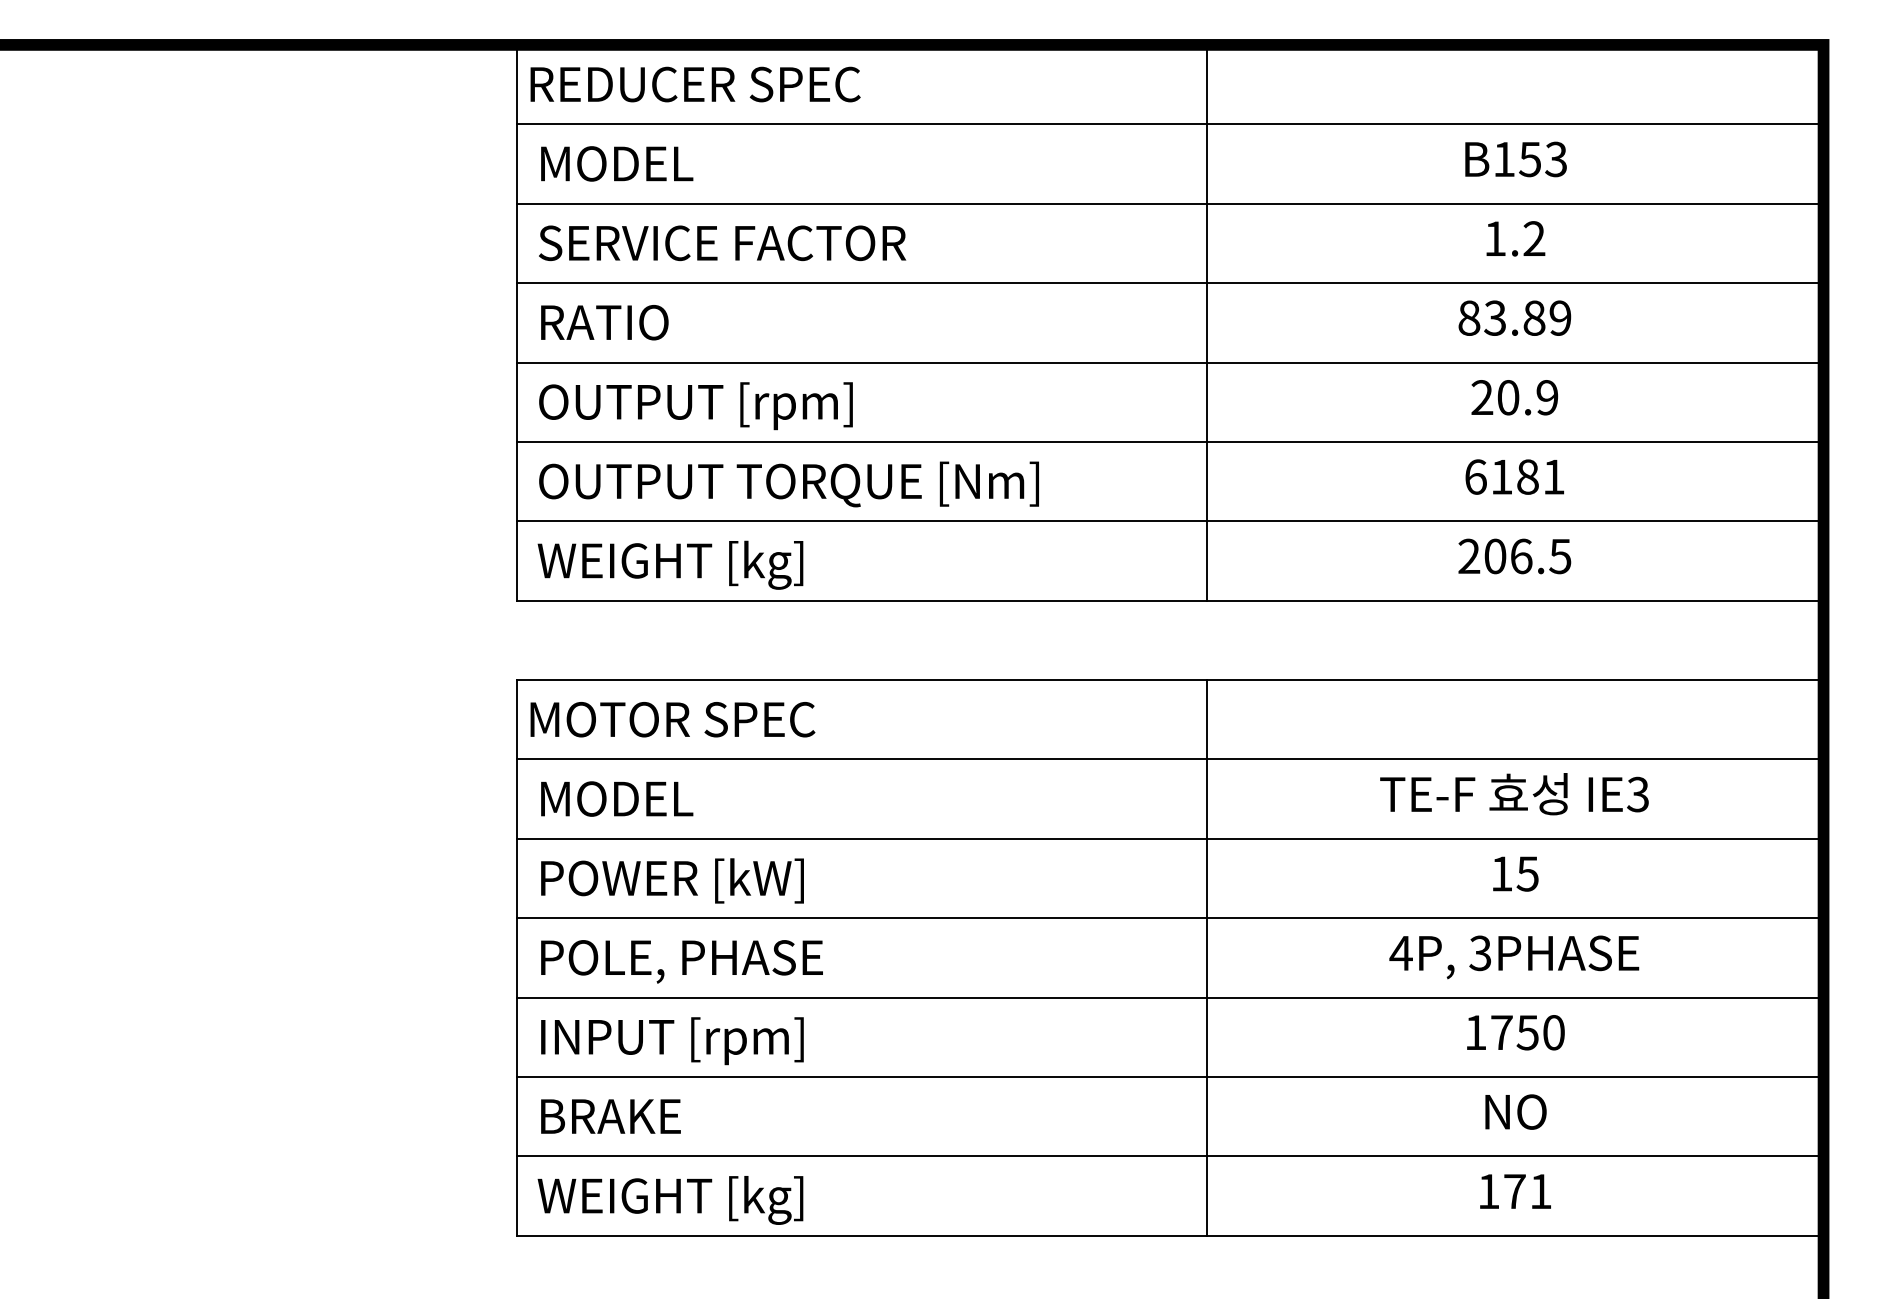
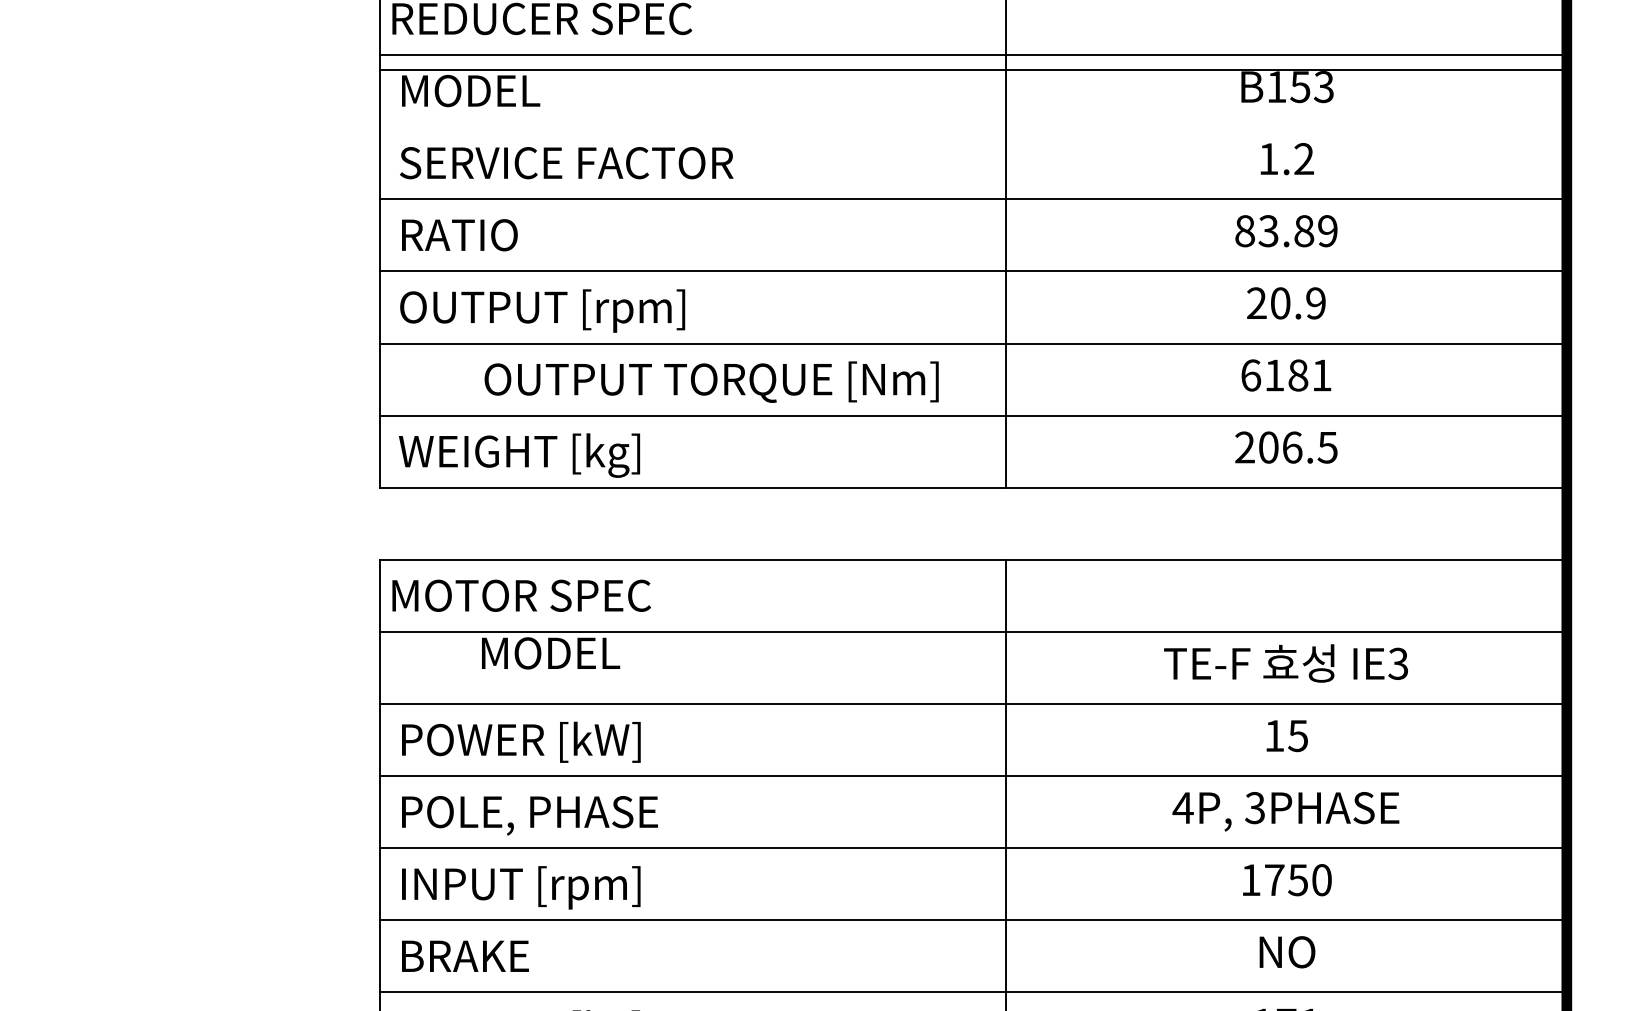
line: (1170, 203) -> (973, 69), moved
text: (788, 484) -> (711, 382), moved
text: (617, 798) -> (551, 652), moved

